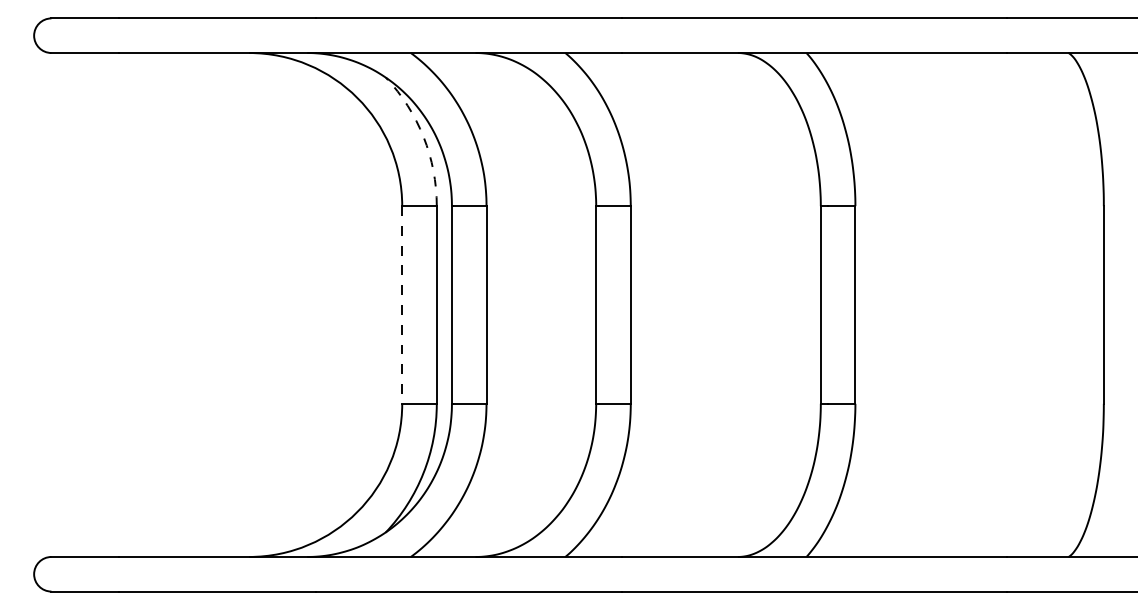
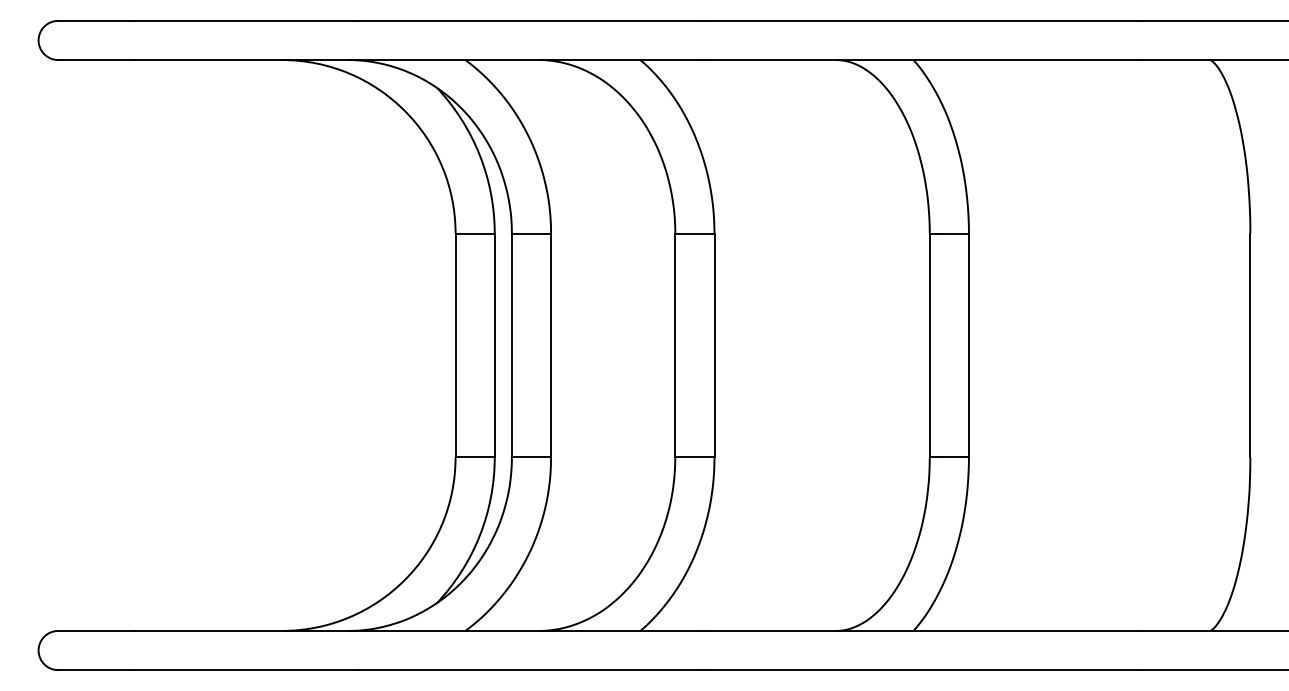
arc: (423, 137) -> (479, 155), dashed -> solid
line: (402, 304) -> (455, 344), dashed -> solid

